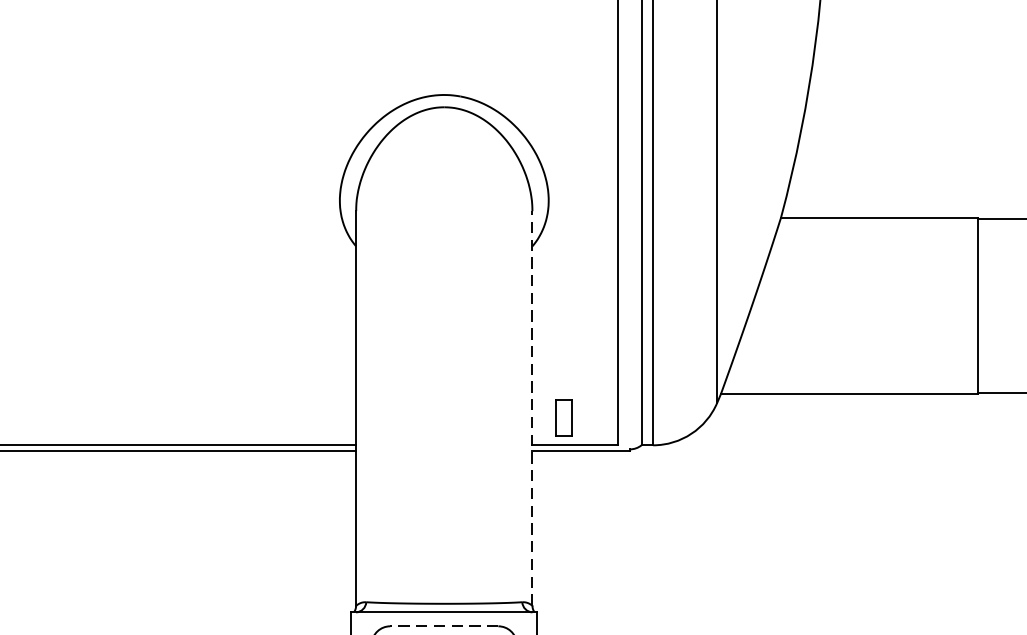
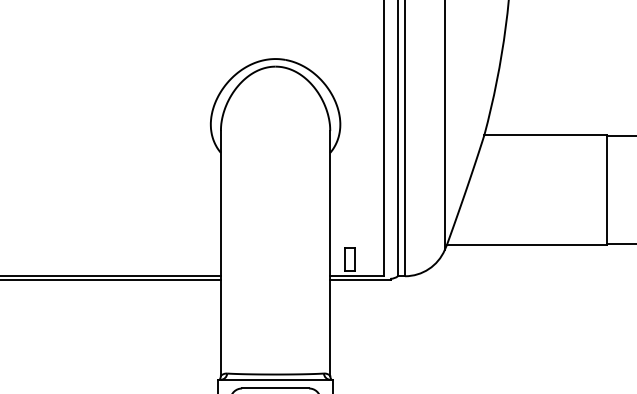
line: (532, 407) -> (330, 252), dashed -> solid
line: (444, 626) -> (275, 388), dashed -> solid

